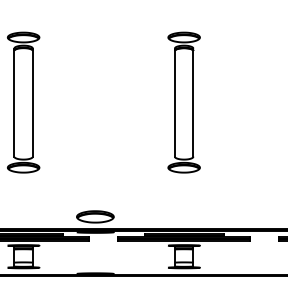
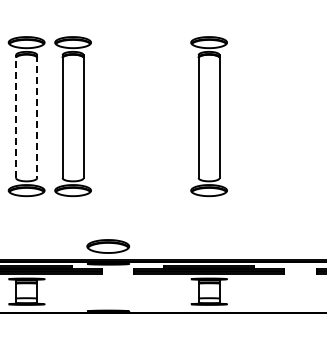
line: (14, 102) -> (16, 116), solid -> dashed
line: (33, 102) -> (37, 116), solid -> dashed
part: (63, 102) -> (72, 116), added

